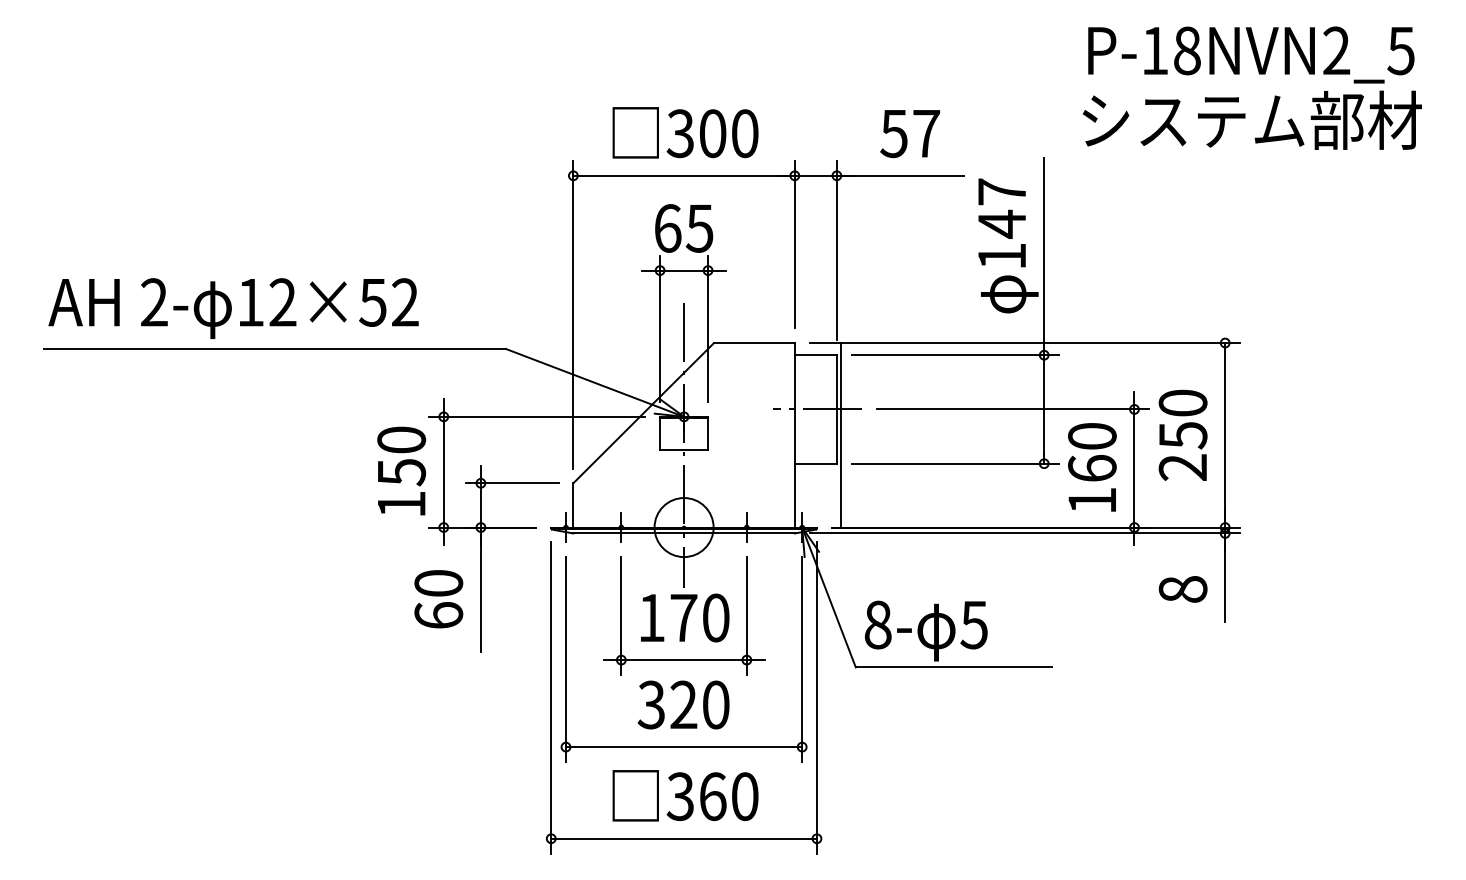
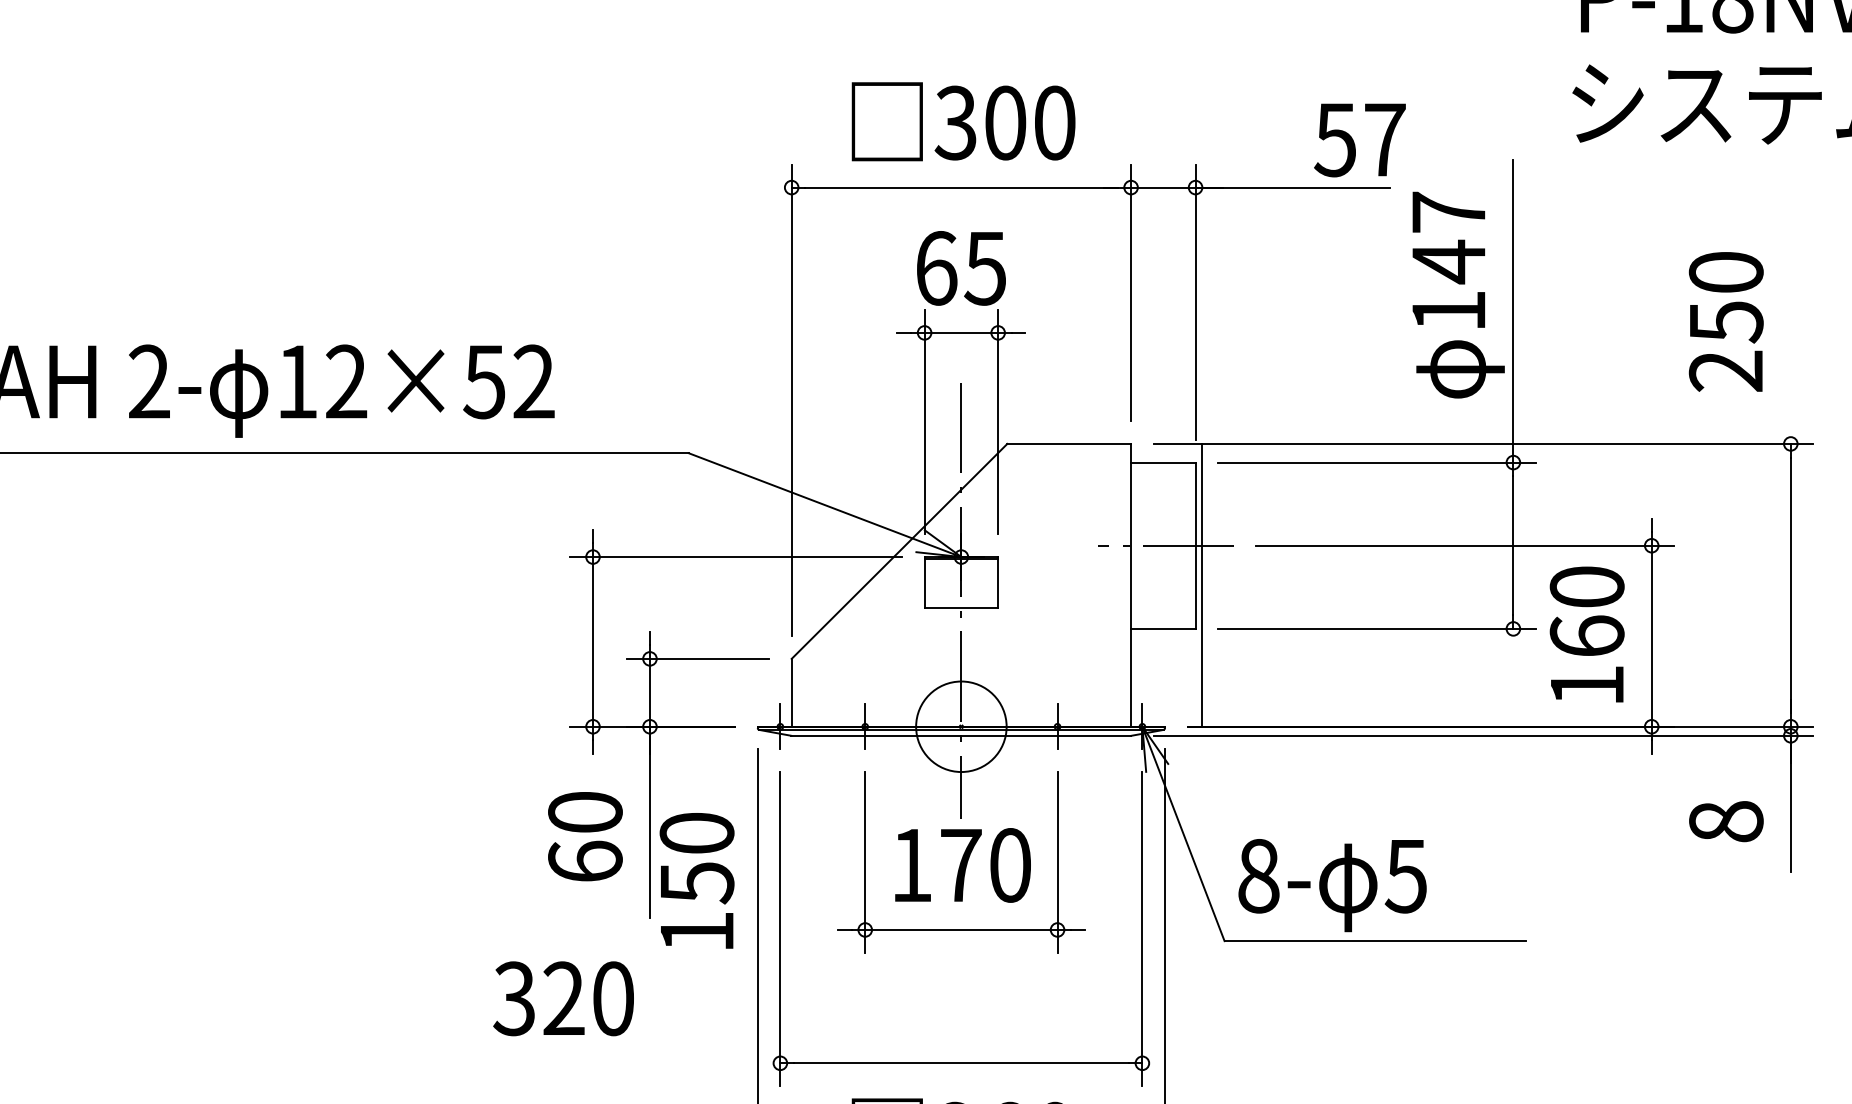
text: (909, 134) -> (1359, 141), moved
text: (1182, 434) -> (1725, 320), moved
text: (401, 470) -> (696, 879), moved
text: (683, 704) -> (563, 997), moved

